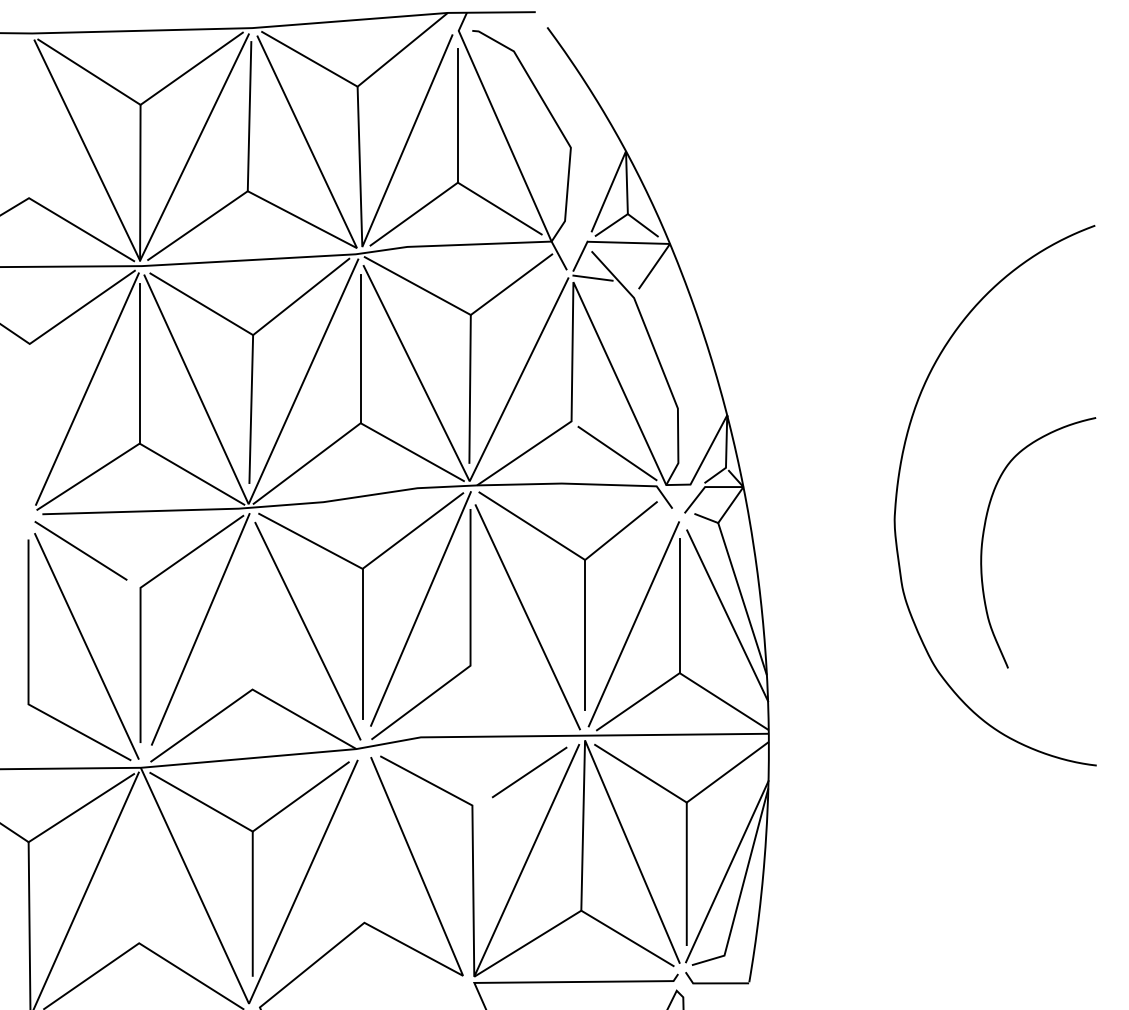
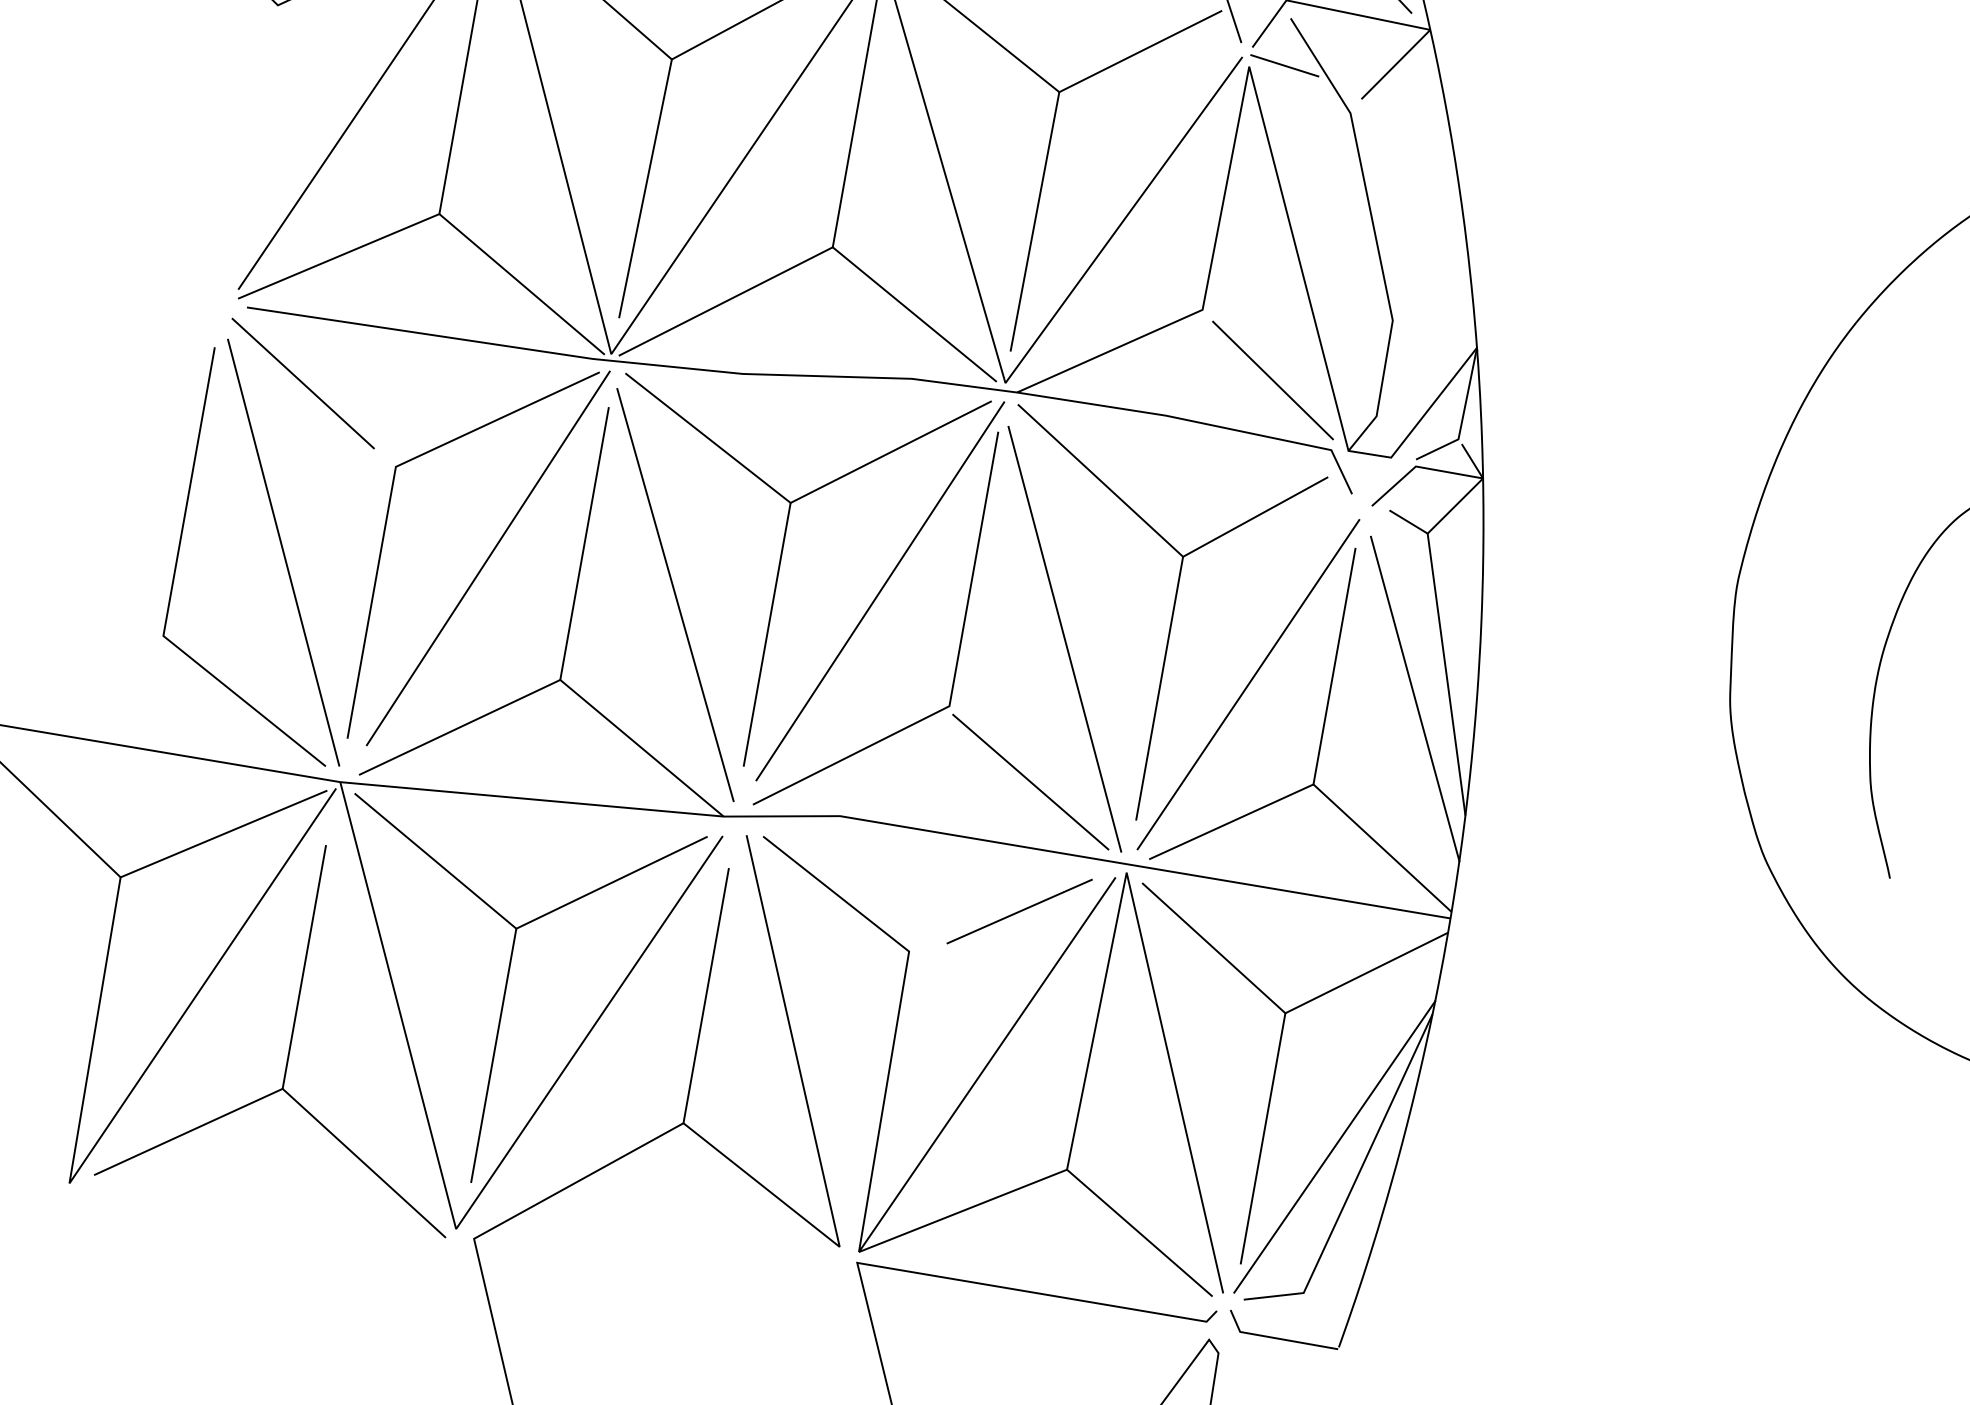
line: (252, 611) -> (584, 543), added
line: (522, 699) -> (1029, 781), added
line: (364, 849) -> (706, 994), added
line: (139, 873) -> (304, 966), added

